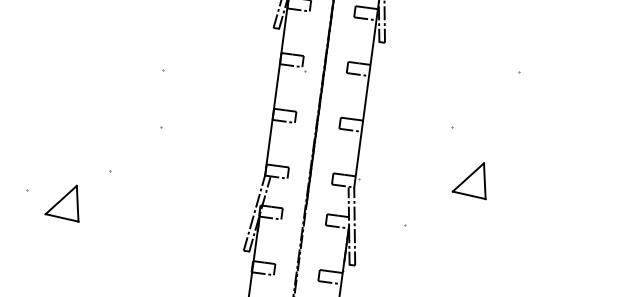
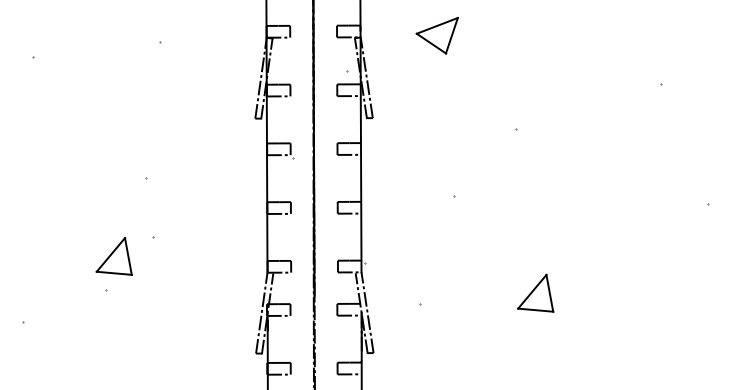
part: (471, 178) -> (535, 292), moved
part: (63, 201) -> (113, 256), moved

